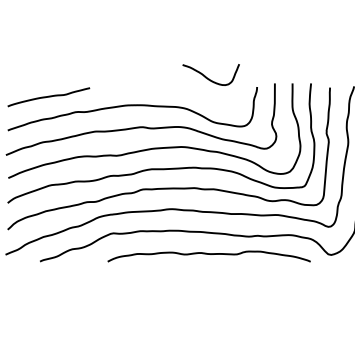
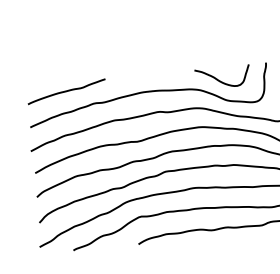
curve: (209, 78) -> (221, 80), moved

